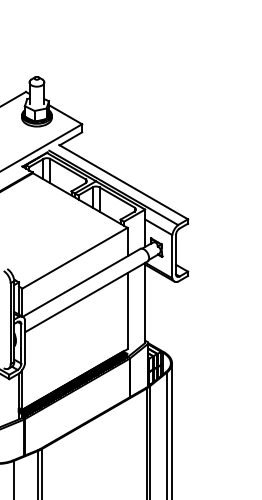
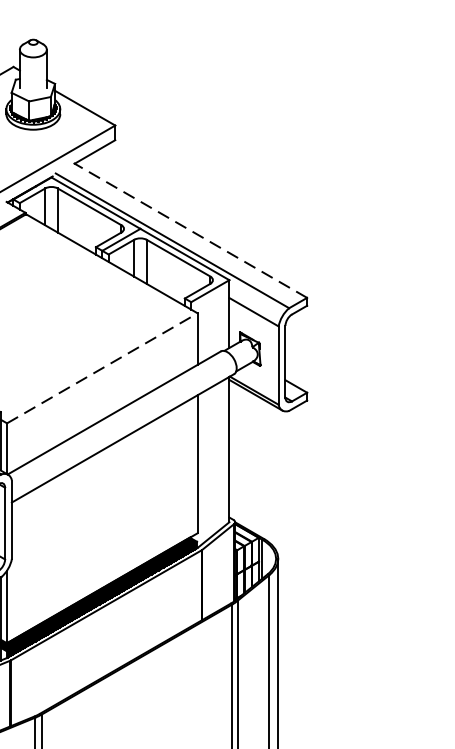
line: (123, 181) -> (190, 229), solid -> dashed
line: (75, 258) -> (103, 368), solid -> dashed

